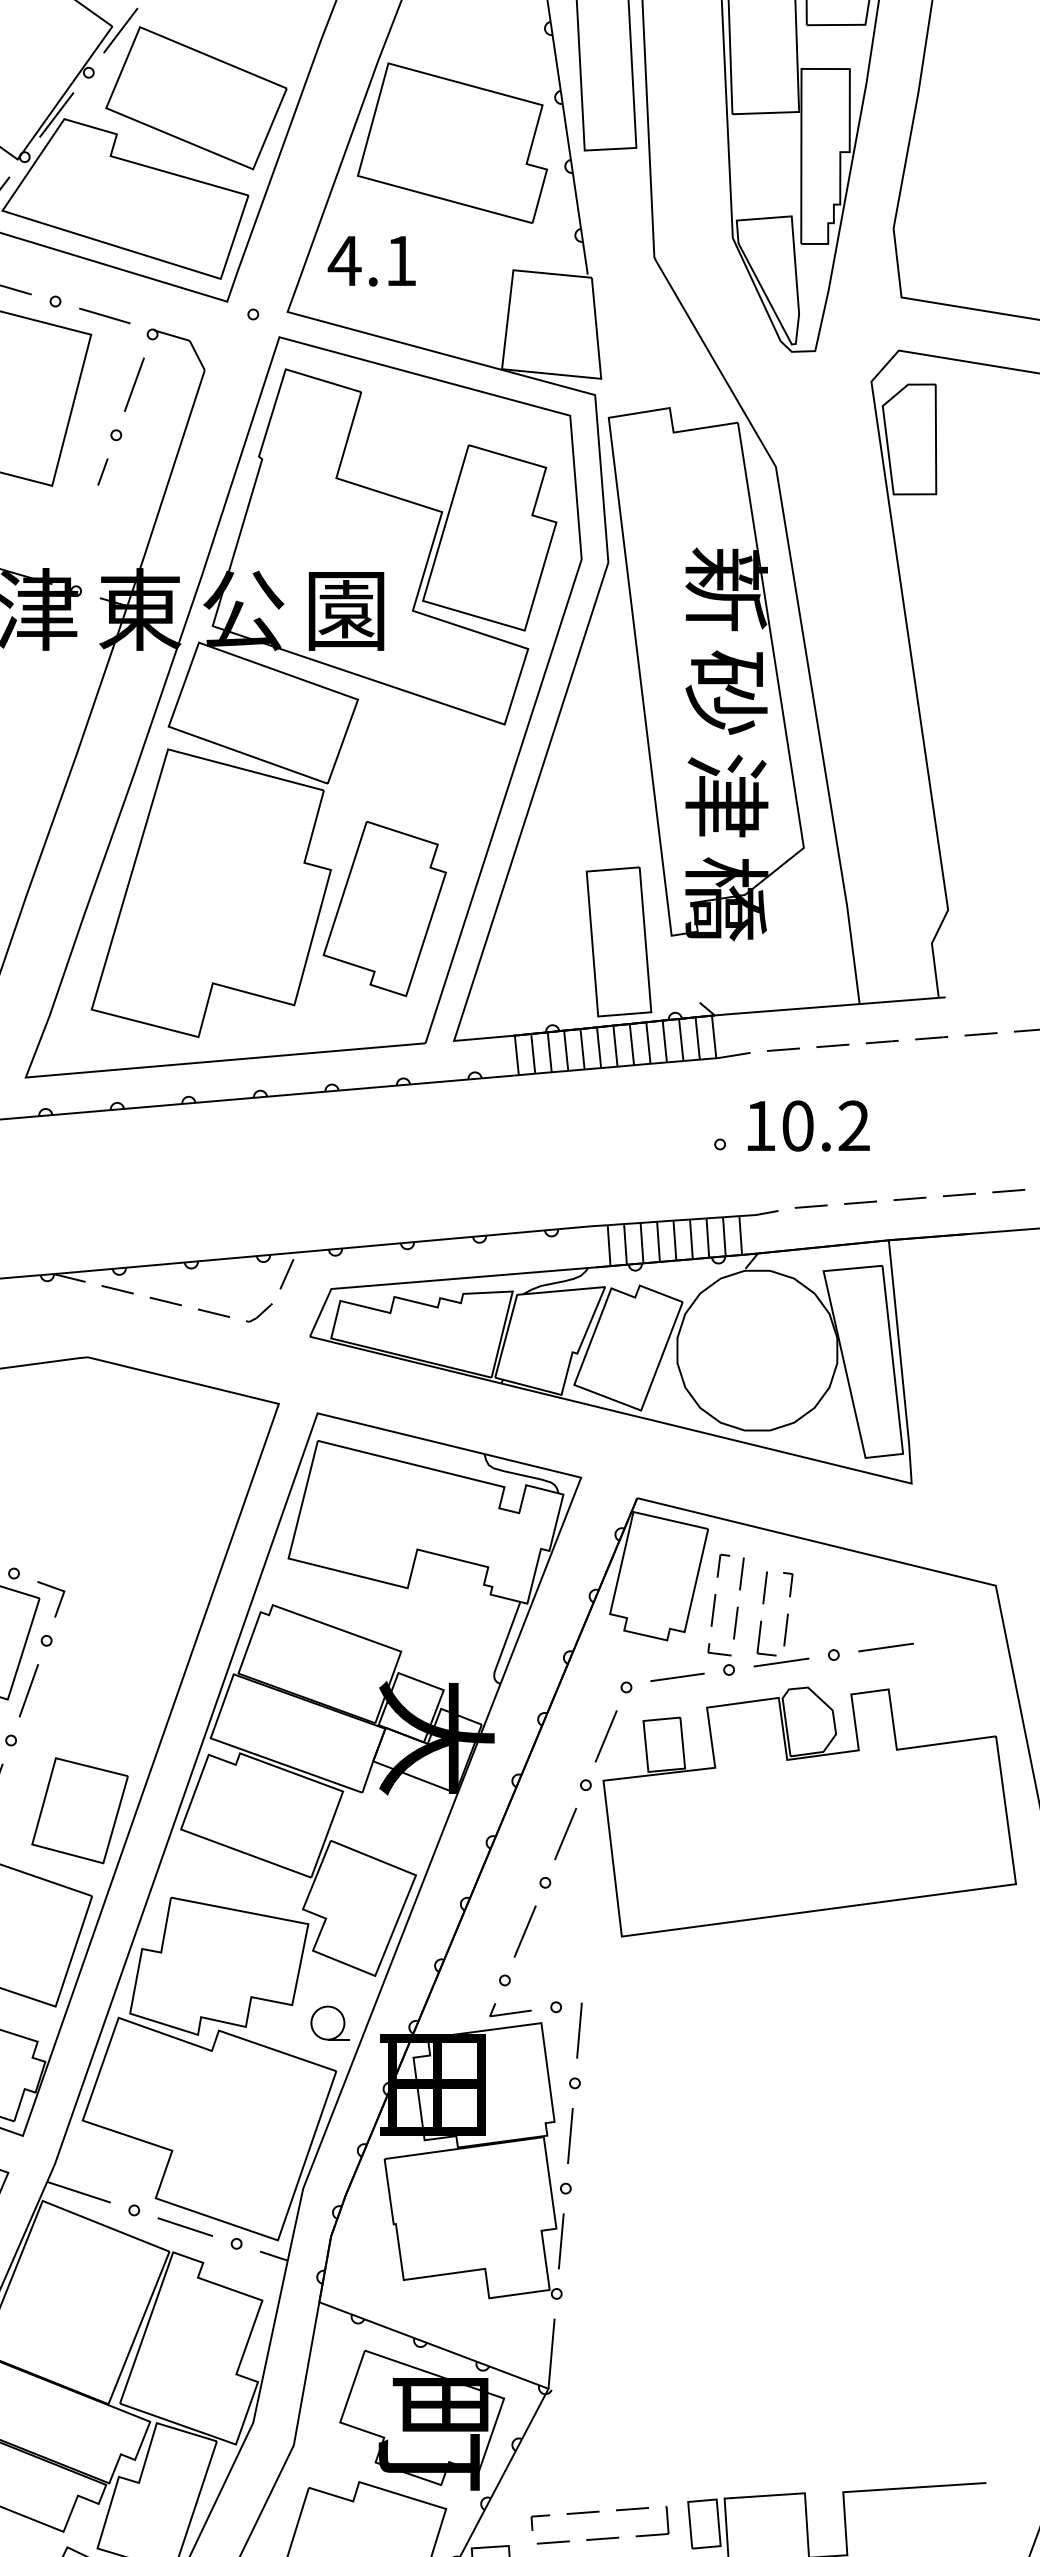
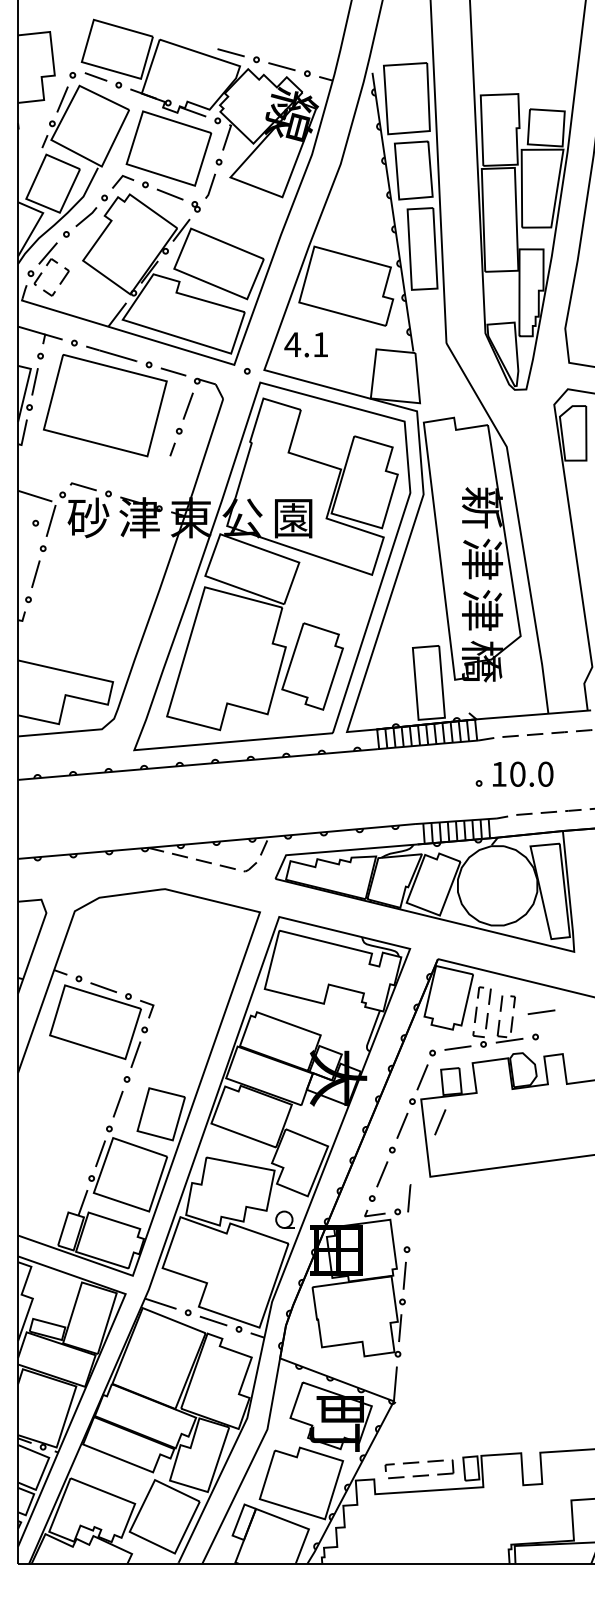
text: (726, 691) -> (482, 558), 砂 -> 津
text: (853, 1124) -> (545, 773), 10.2 -> 10.0
line: (886, 1645) -> (541, 1011), moved
line: (642, 1827) -> (440, 1122), added
line: (579, 2030) -> (409, 1198), moved

